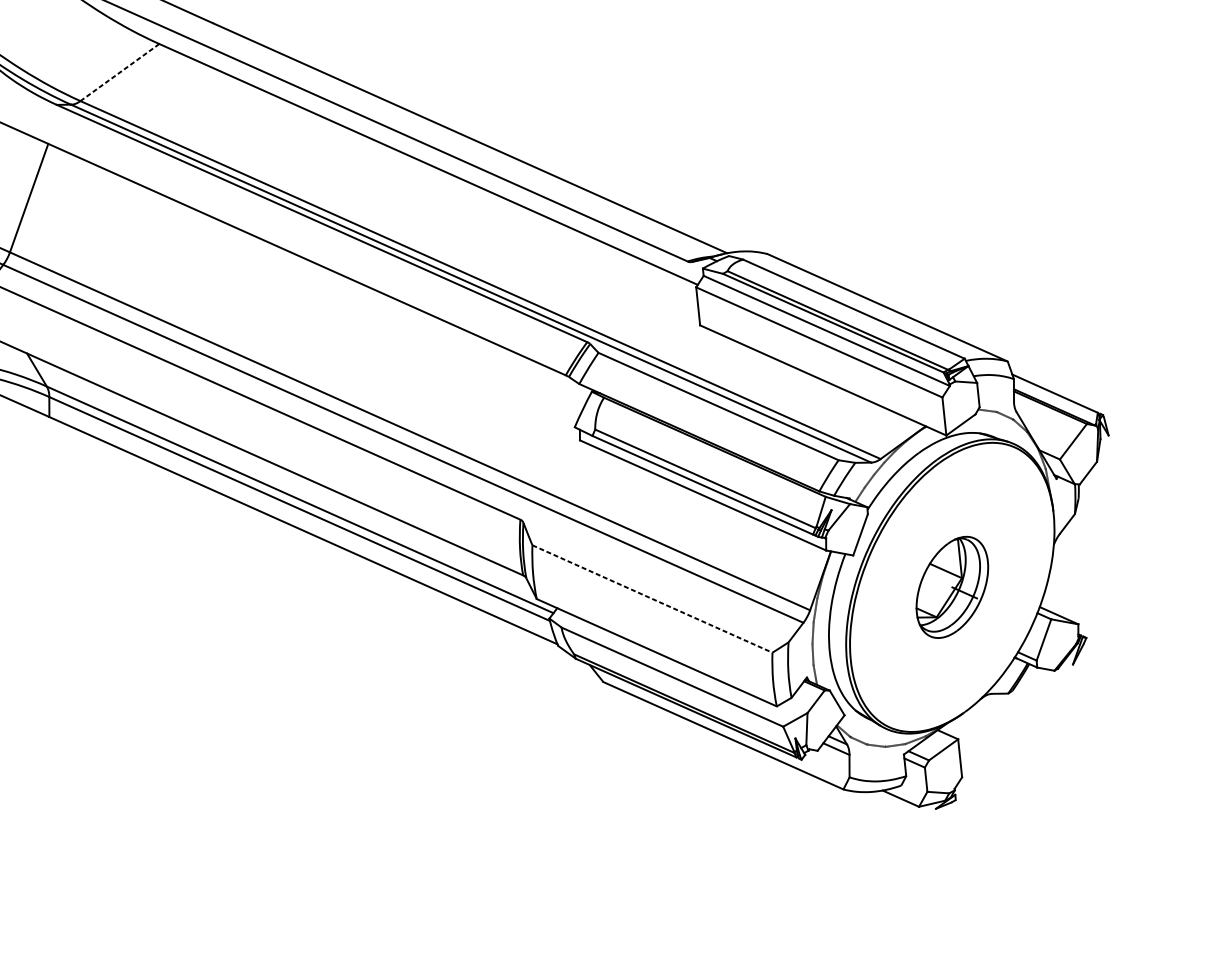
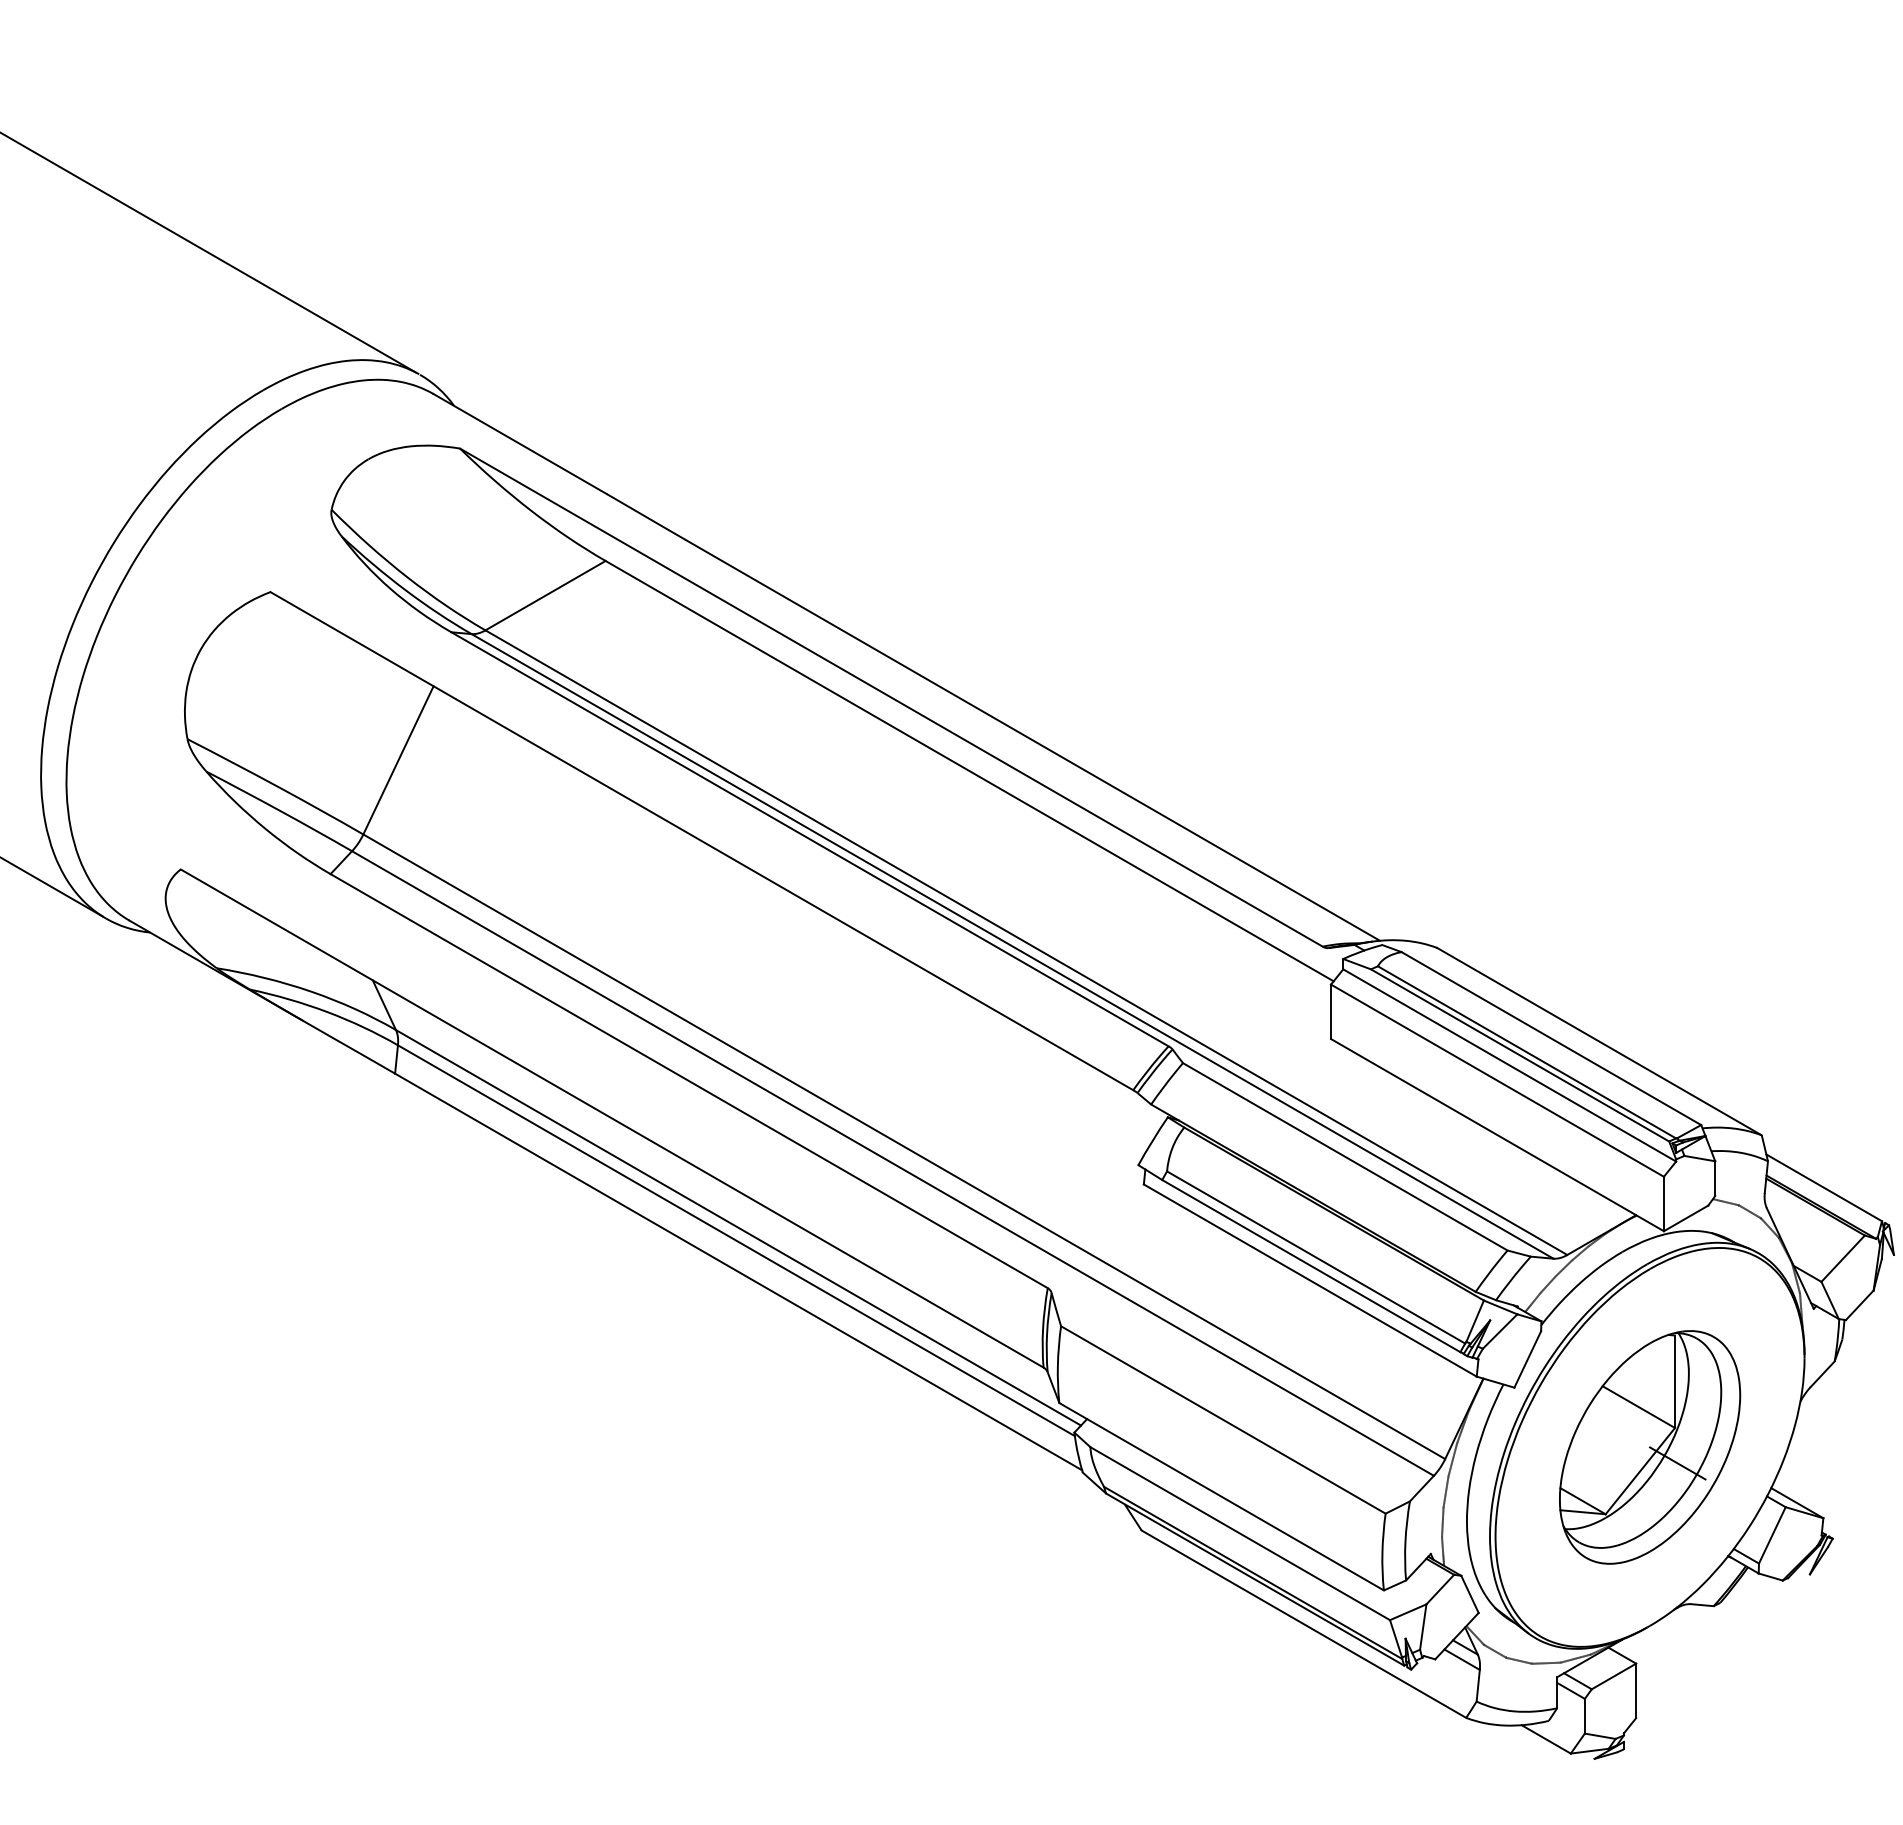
line: (119, 72) -> (545, 595), dashed -> solid
part: (952, 587) -> (1650, 1447), size x1.67
line: (652, 599) -> (1223, 1420), dashed -> solid

